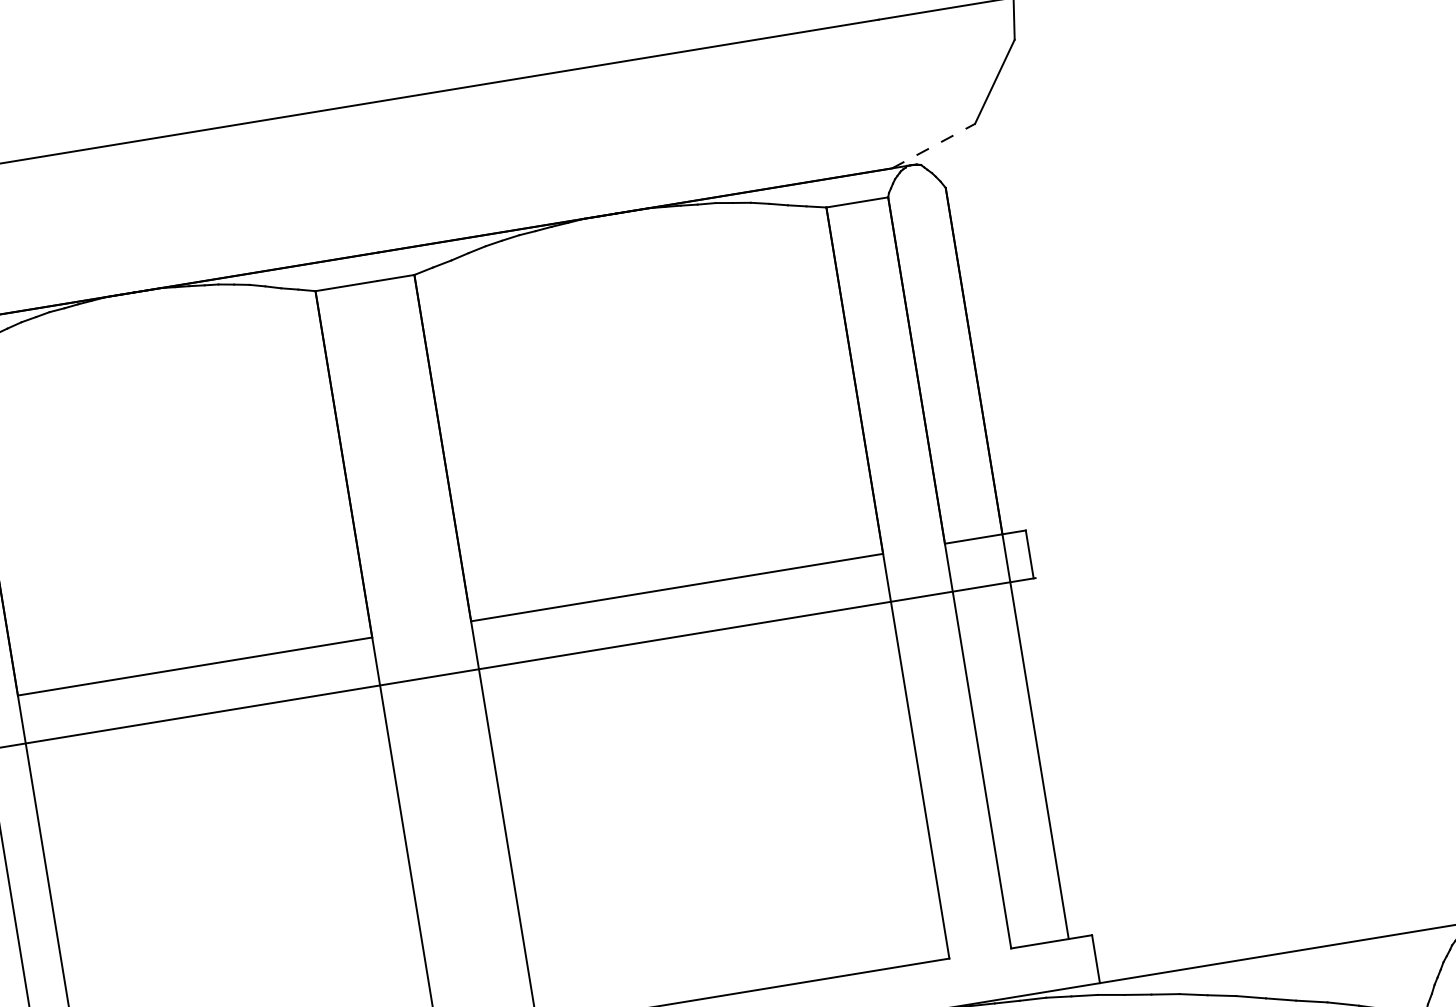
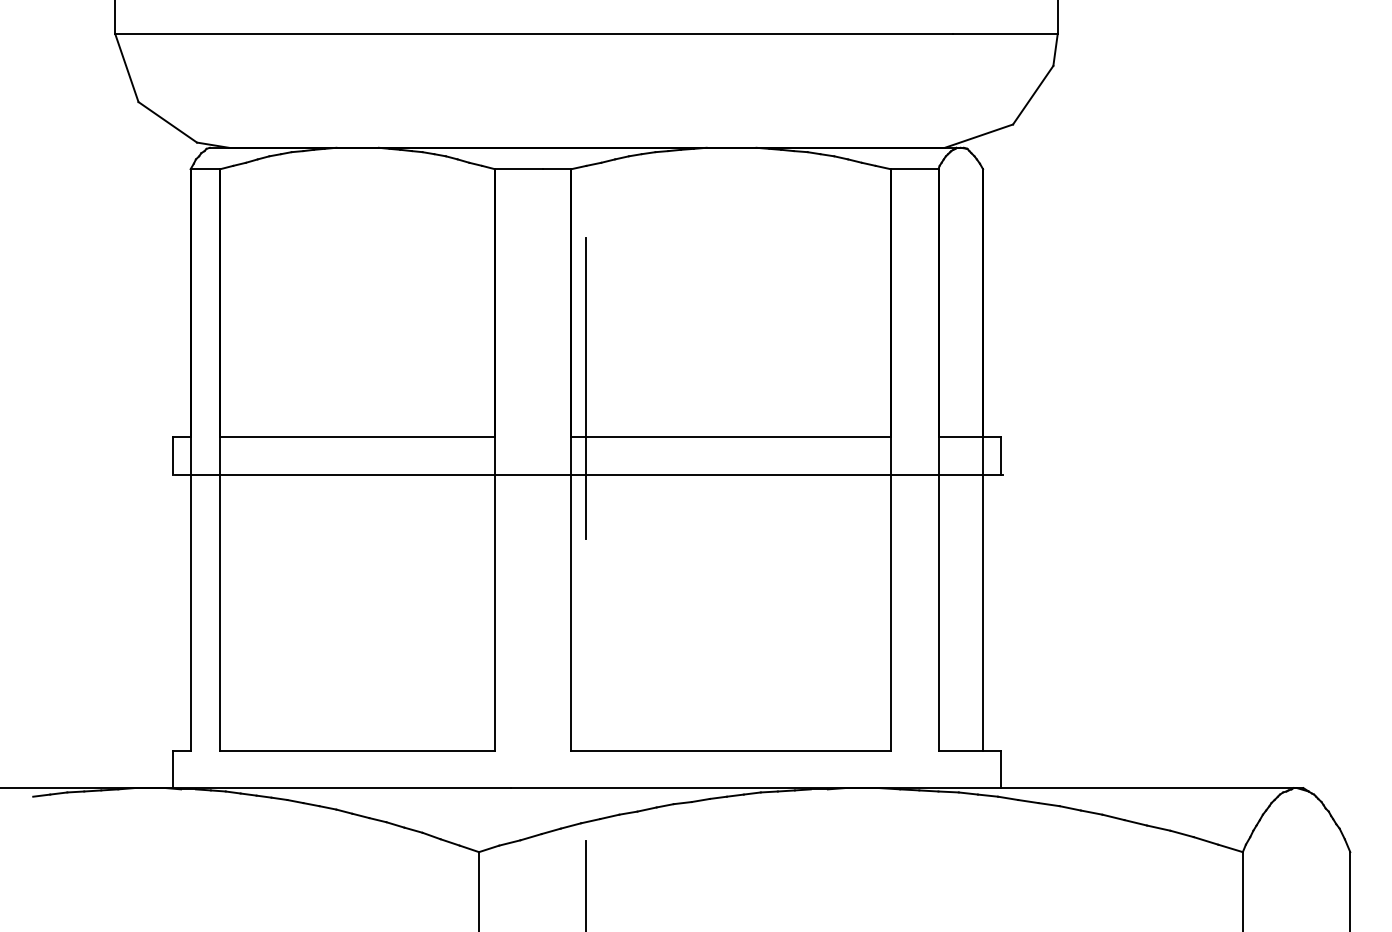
line: (934, 146) -> (979, 136), dashed -> solid
line: (480, 554) -> (586, 388), added

